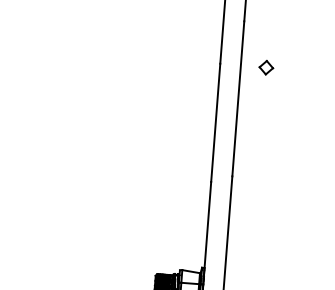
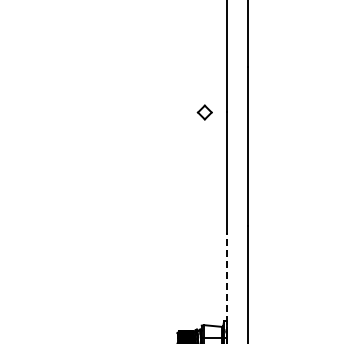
part: (265, 67) -> (204, 112), moved
line: (207, 231) -> (226, 283), solid -> dashed

